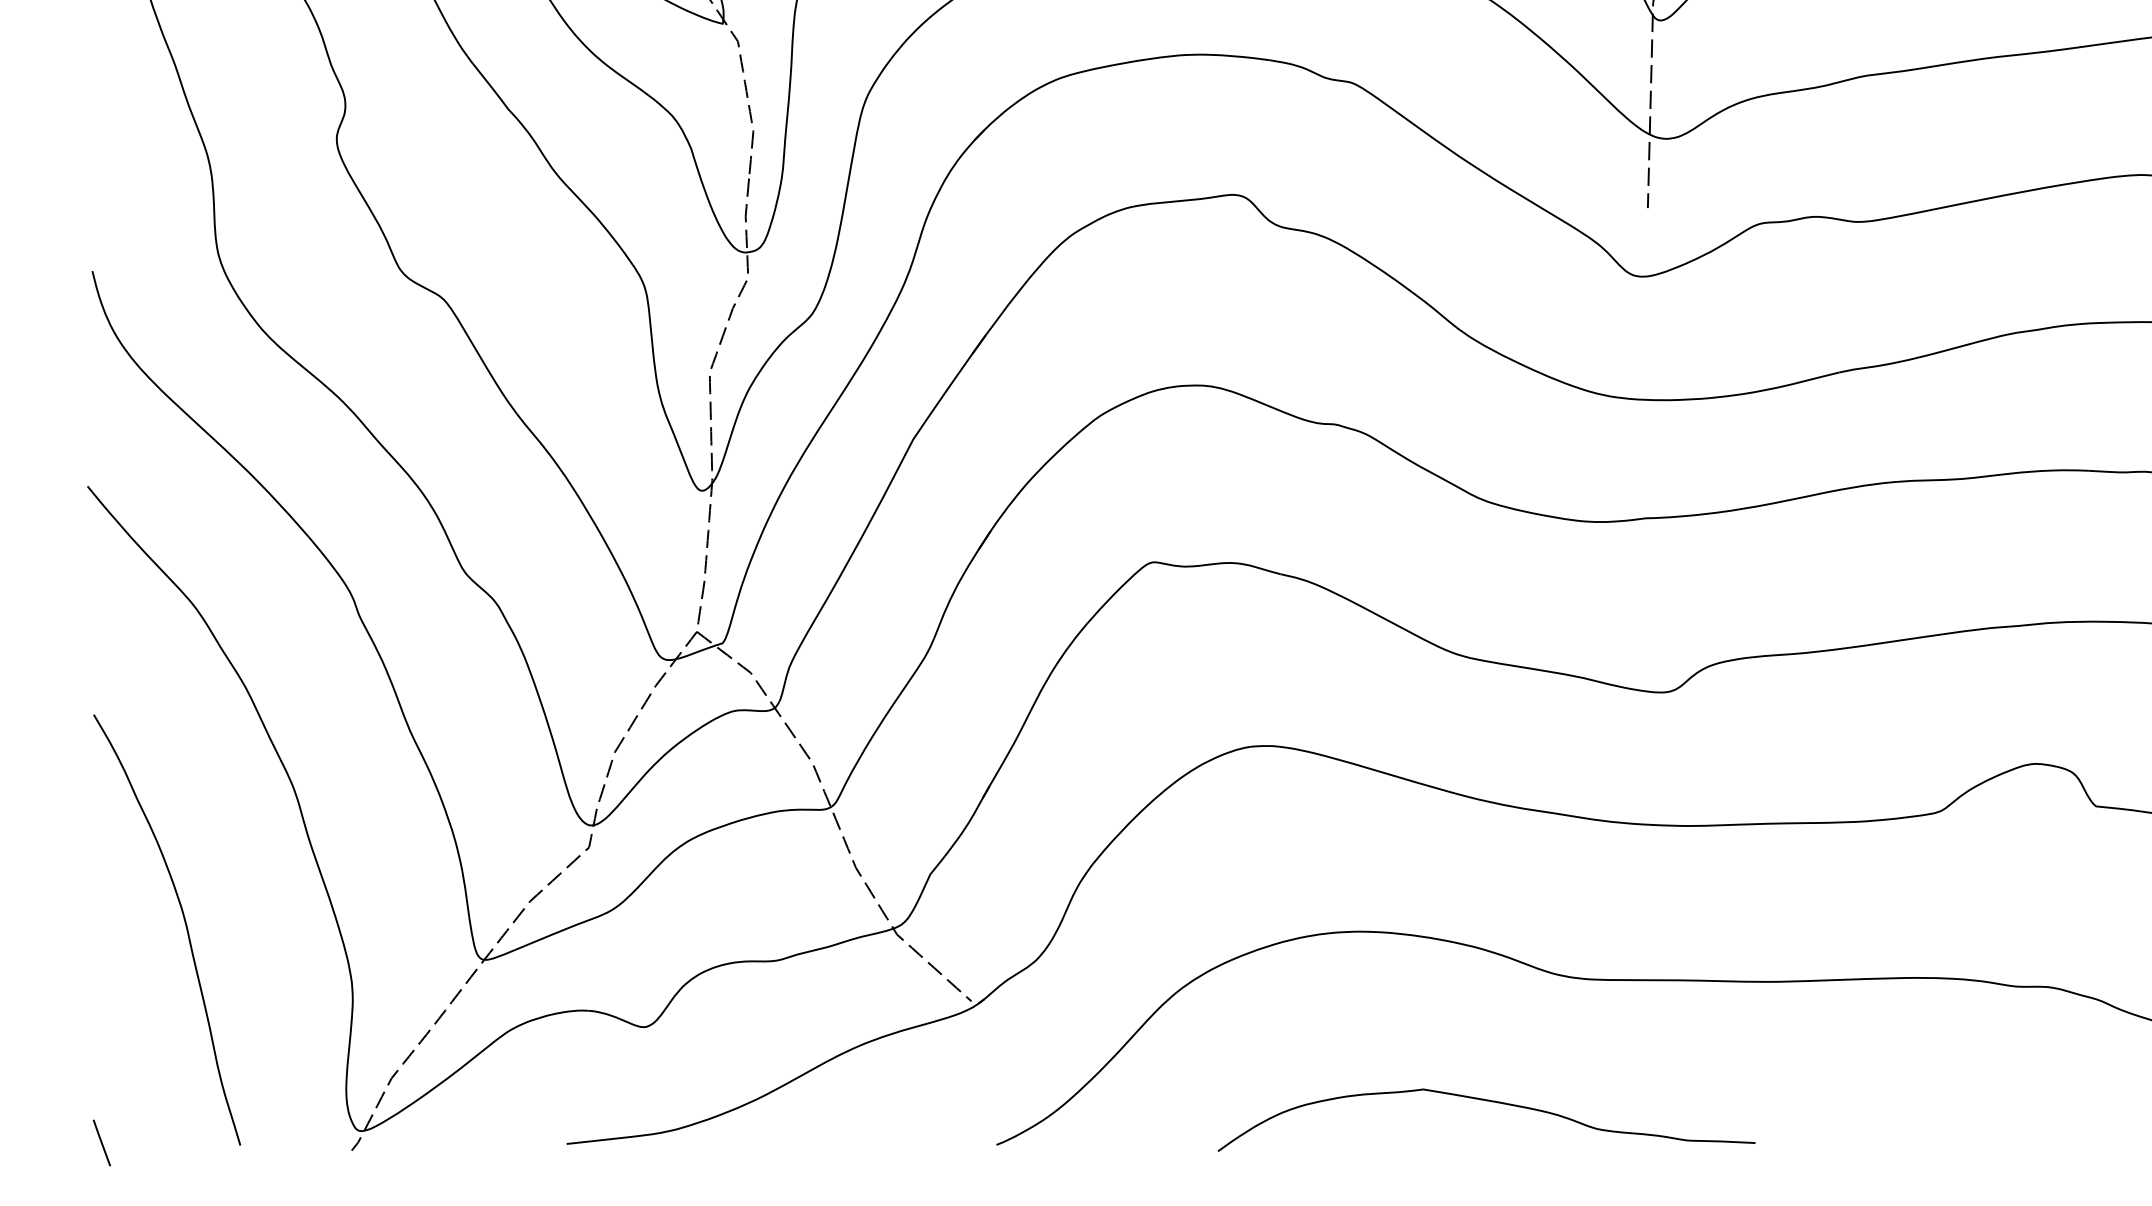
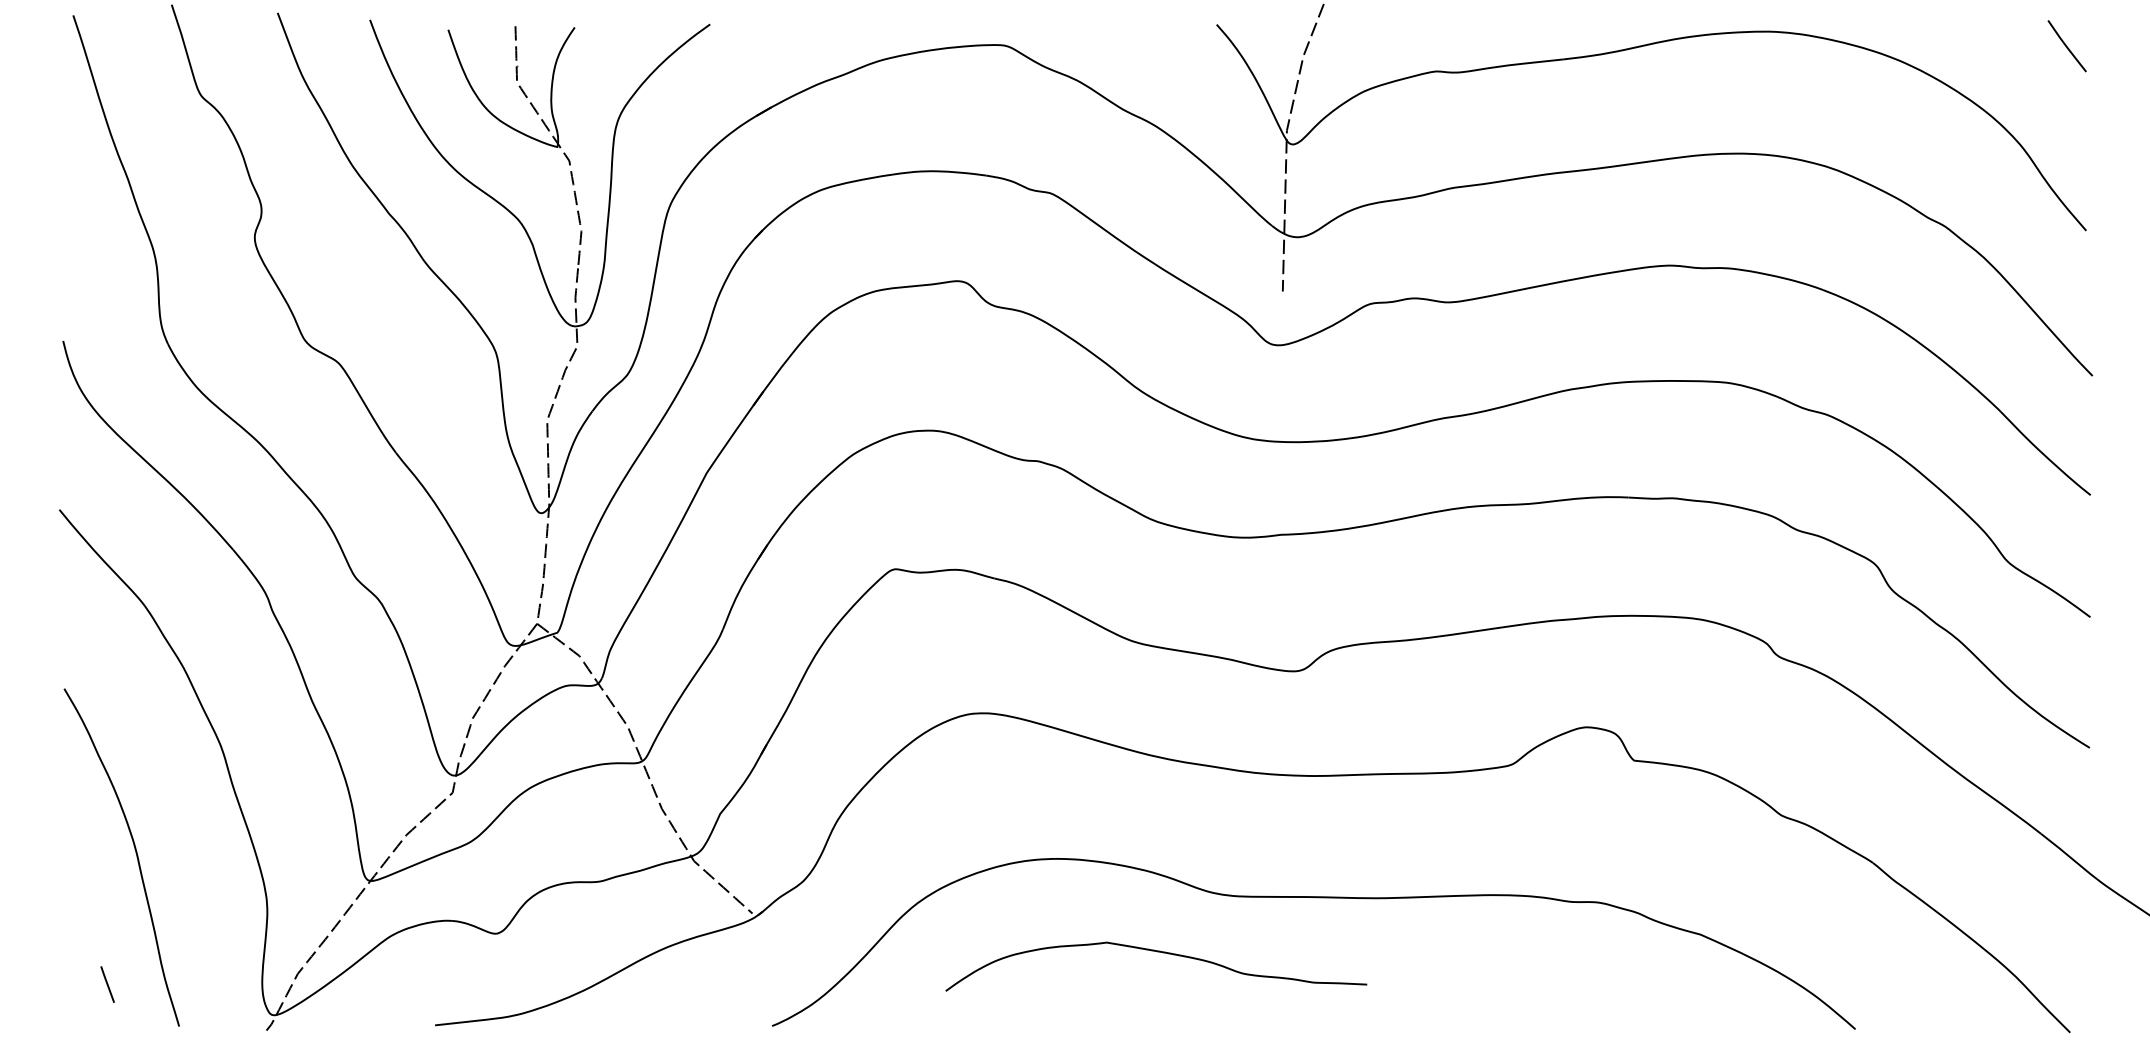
curve: (1488, 1102) -> (1157, 952), moved
line: (101, 1142) -> (107, 984), moved

